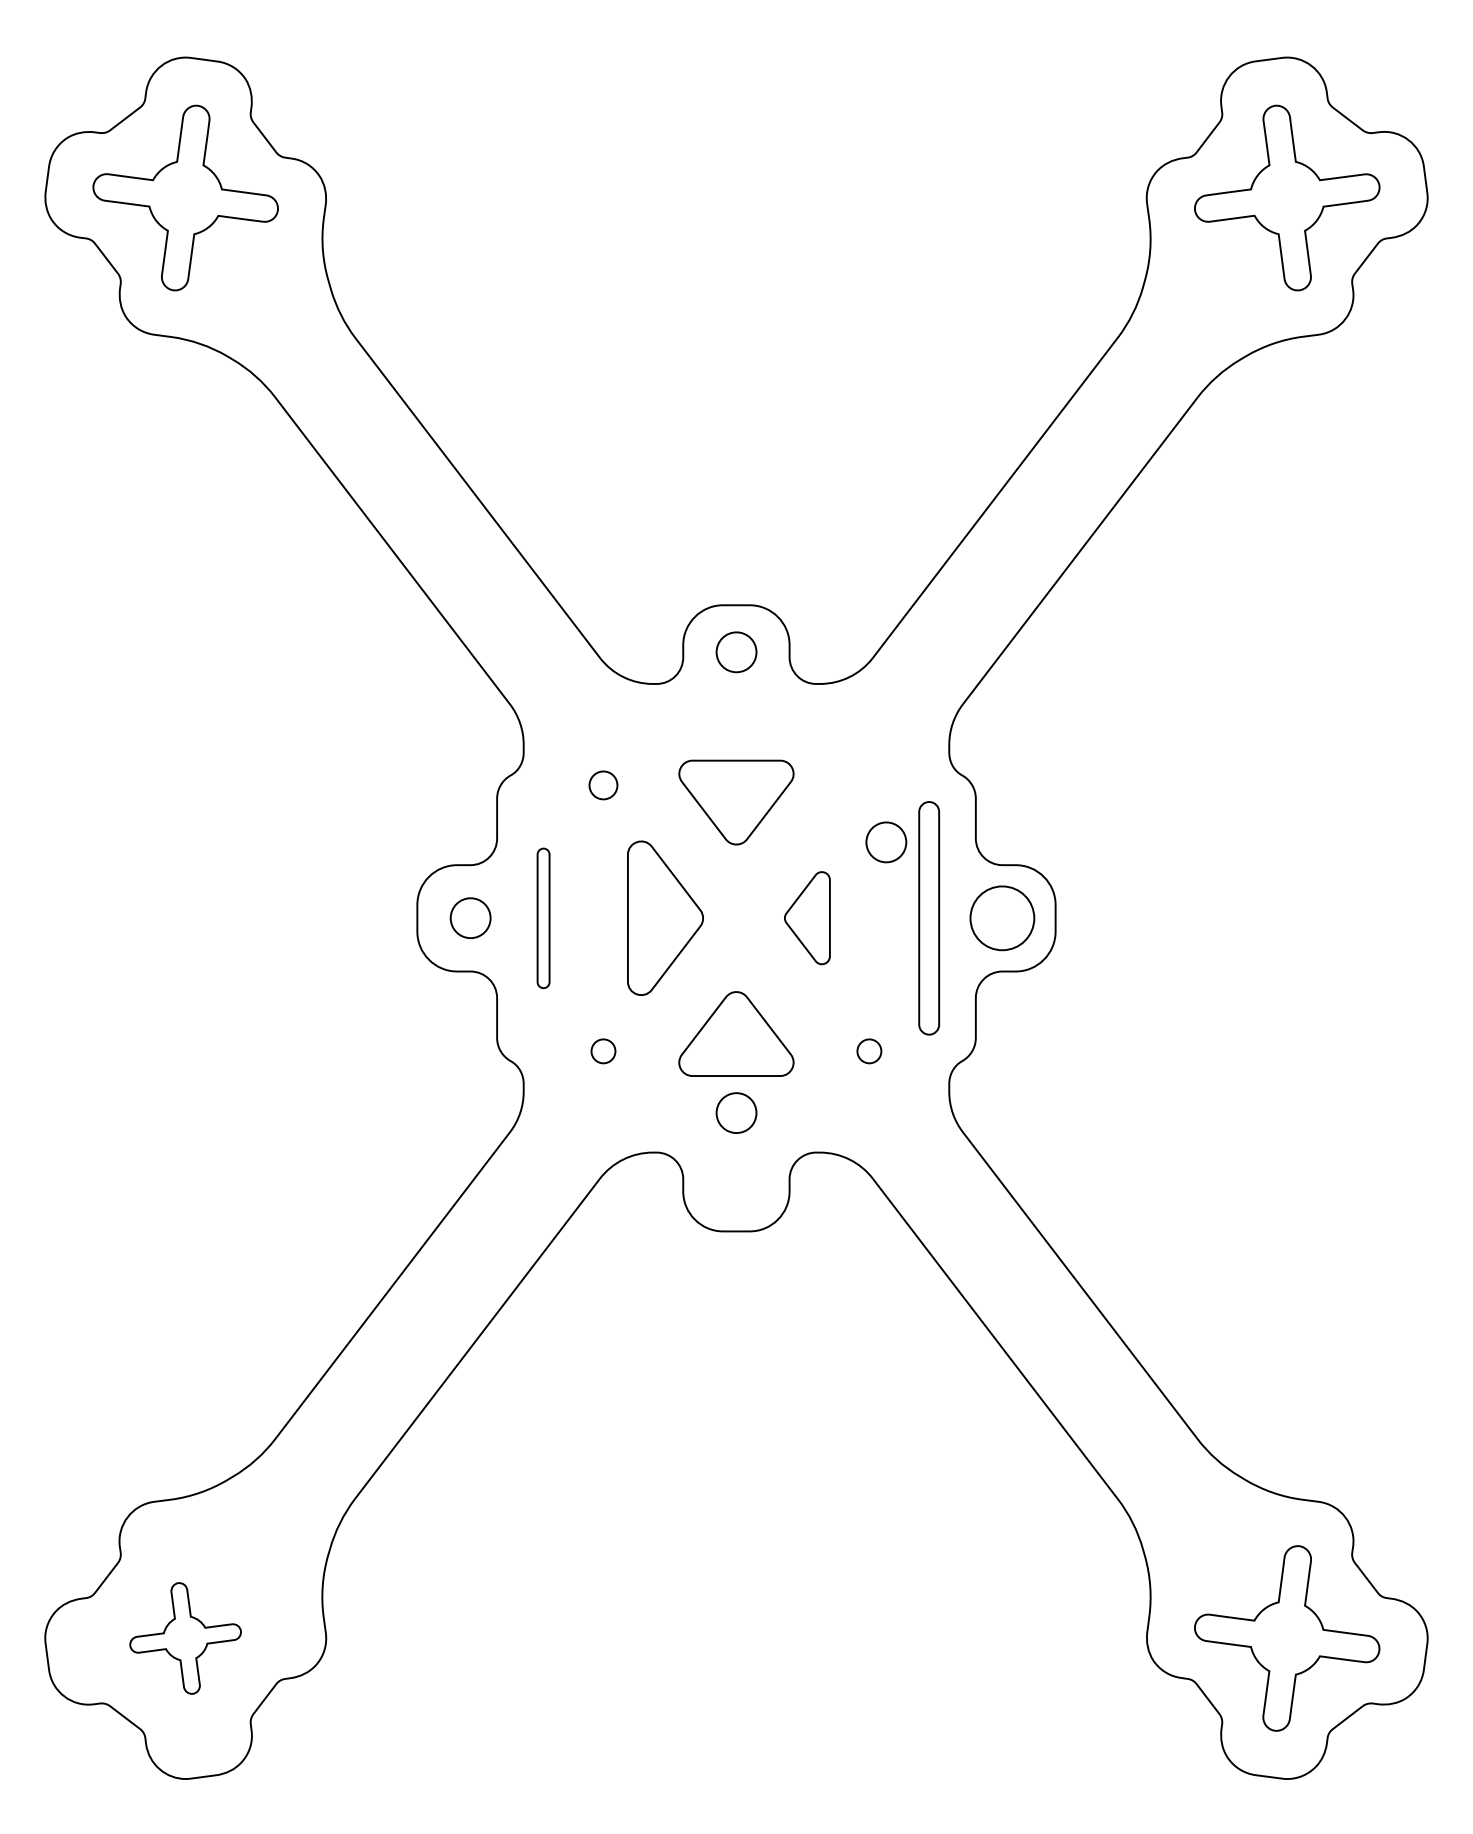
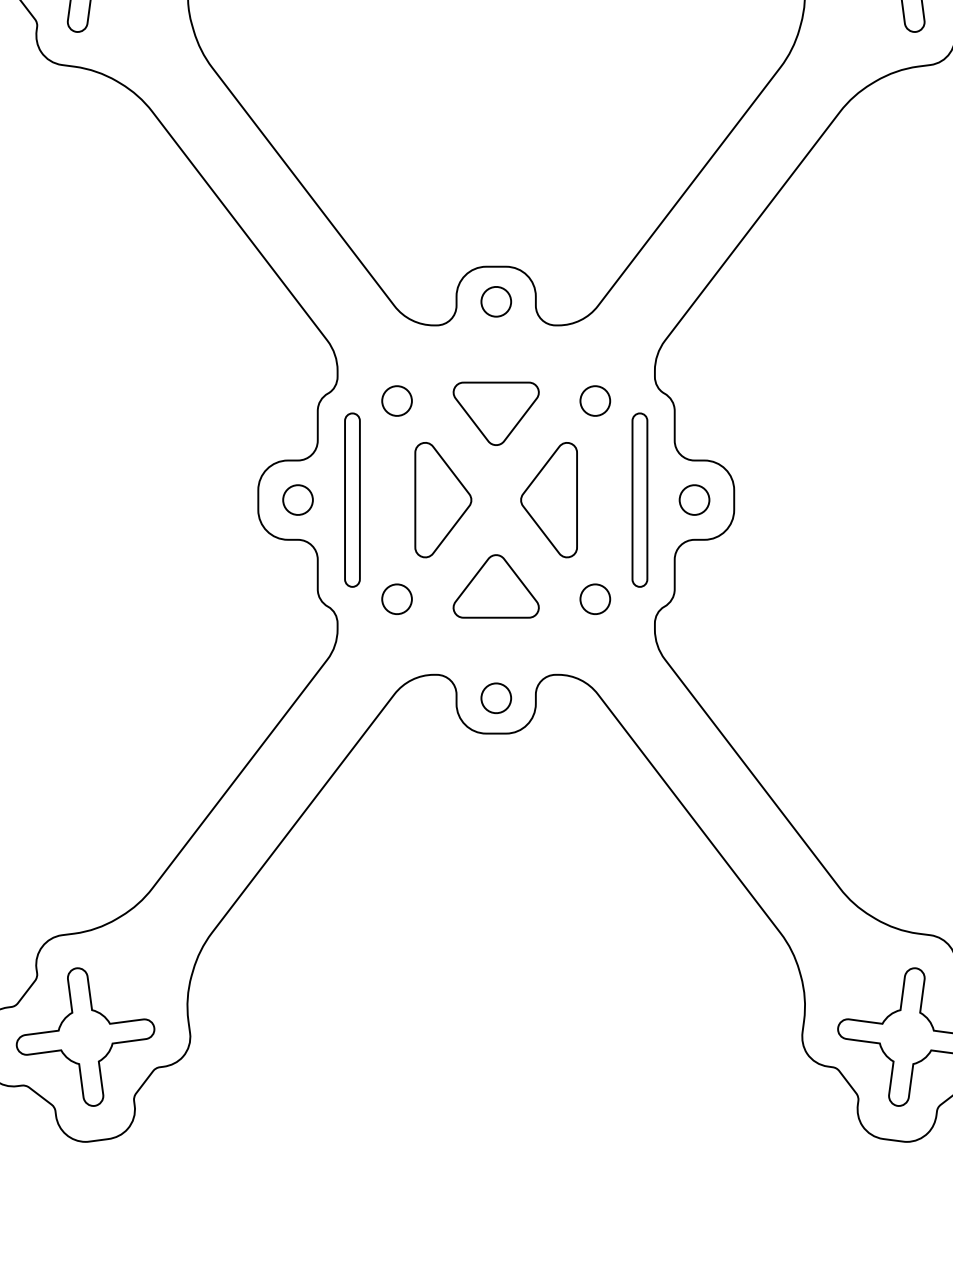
part: (603, 785) -> (397, 401), size x1.43
part: (886, 842) -> (595, 401), moved
part: (807, 917) -> (549, 499), size x1.67
part: (1002, 917) -> (694, 499), size x0.62
part: (543, 918) -> (352, 500), size x1.67
part: (603, 1051) -> (397, 599), size x1.67
part: (869, 1051) -> (595, 599), size x1.67
part: (736, 1112) -> (496, 697), moved
part: (185, 1638) -> (85, 1037), size x1.67

